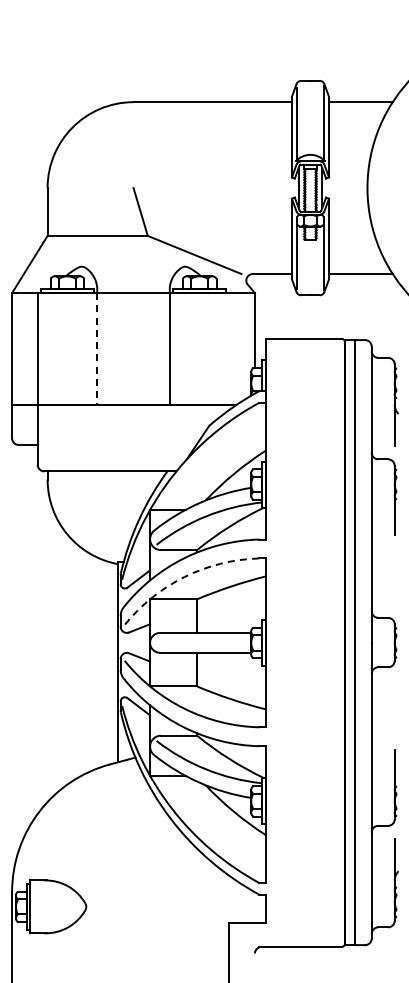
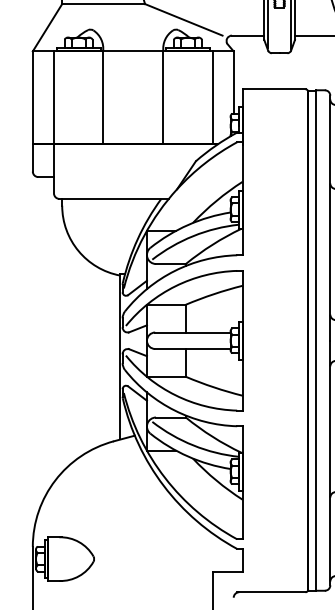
line: (97, 349) -> (103, 98), dashed -> solid
line: (229, 349) -> (212, 98), added
arc: (184, 577) -> (175, 286), dashed -> solid

